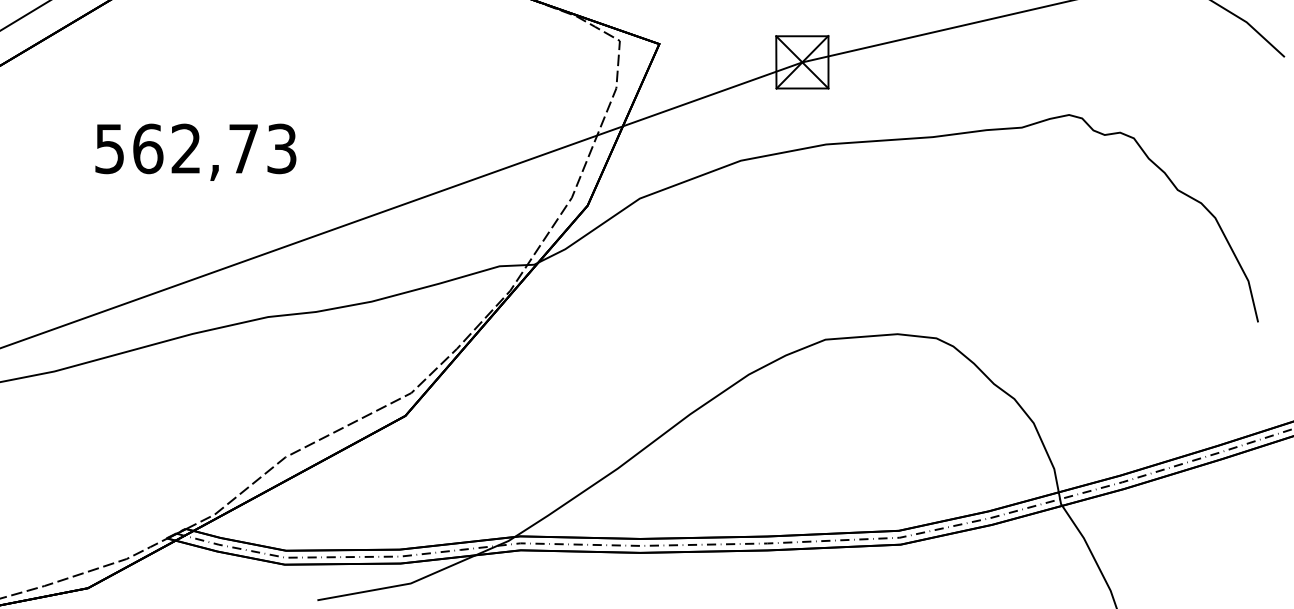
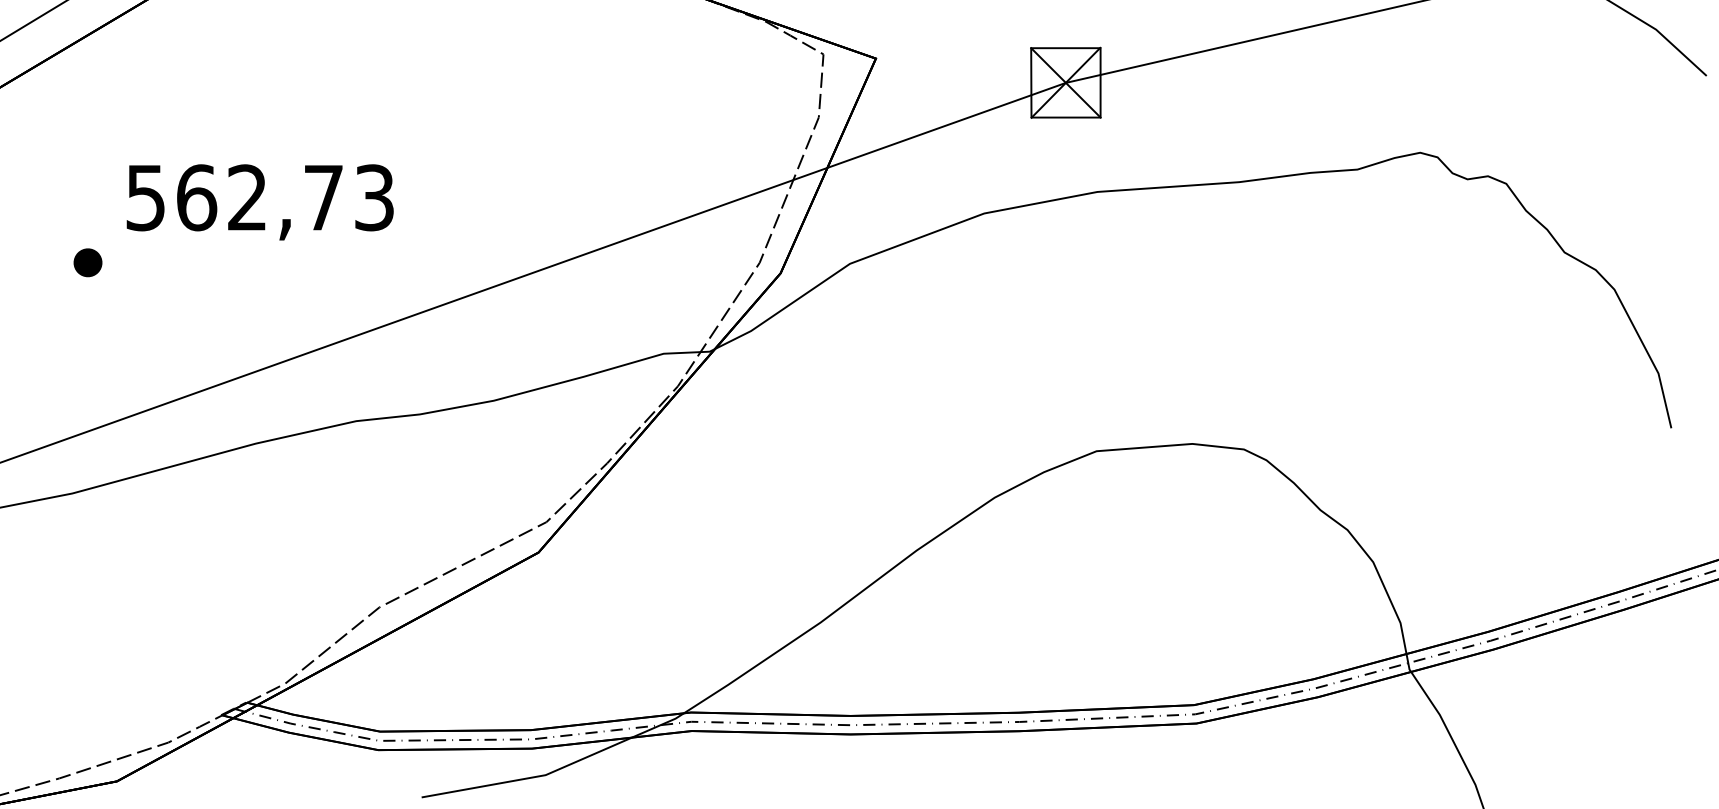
part: (65, 197) -> (87, 262), added

